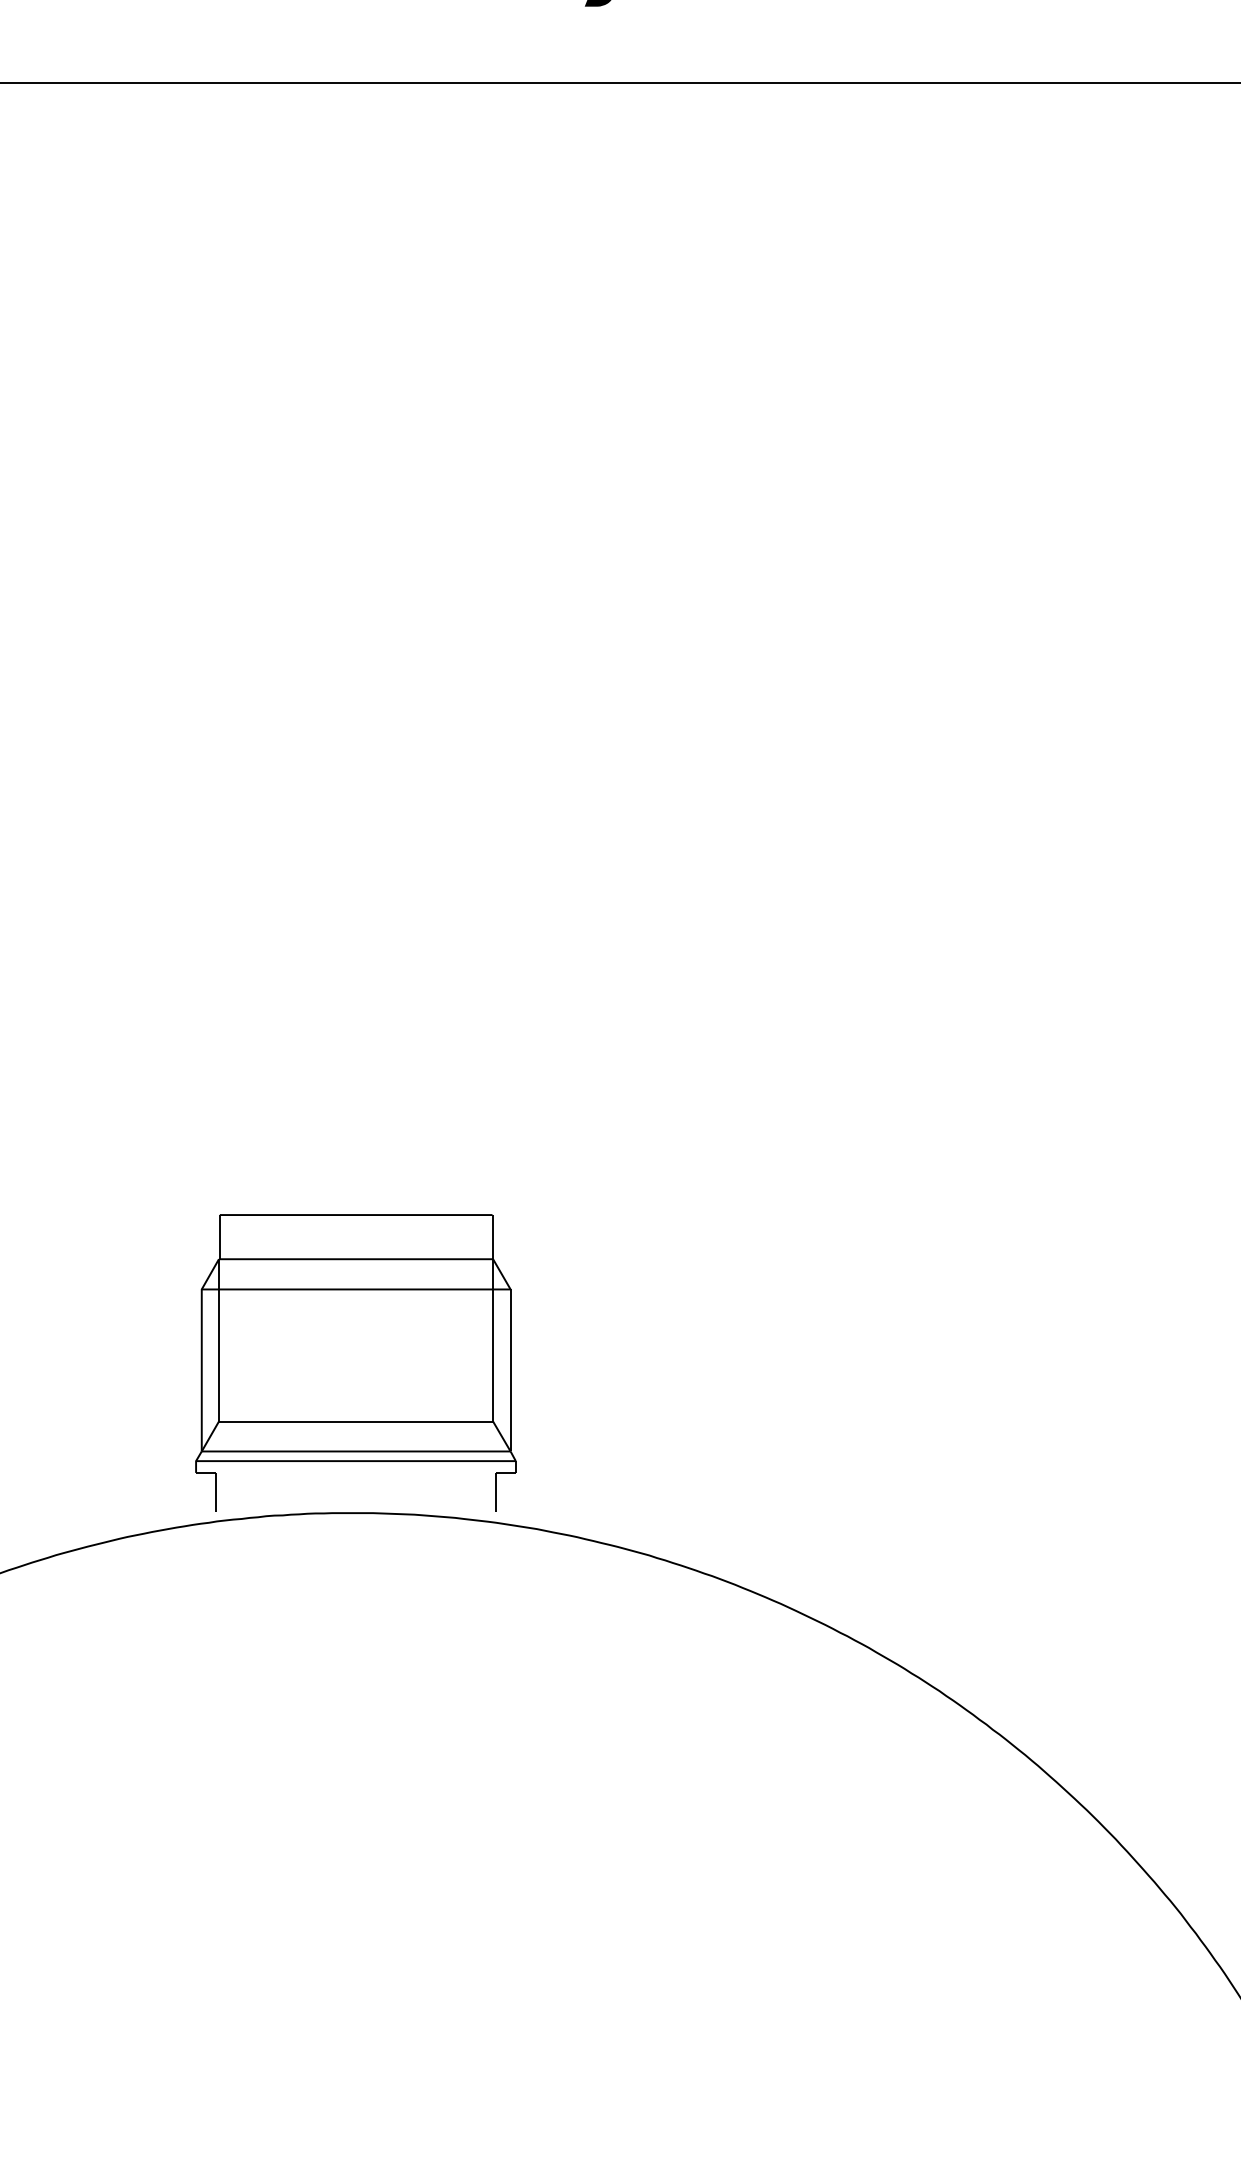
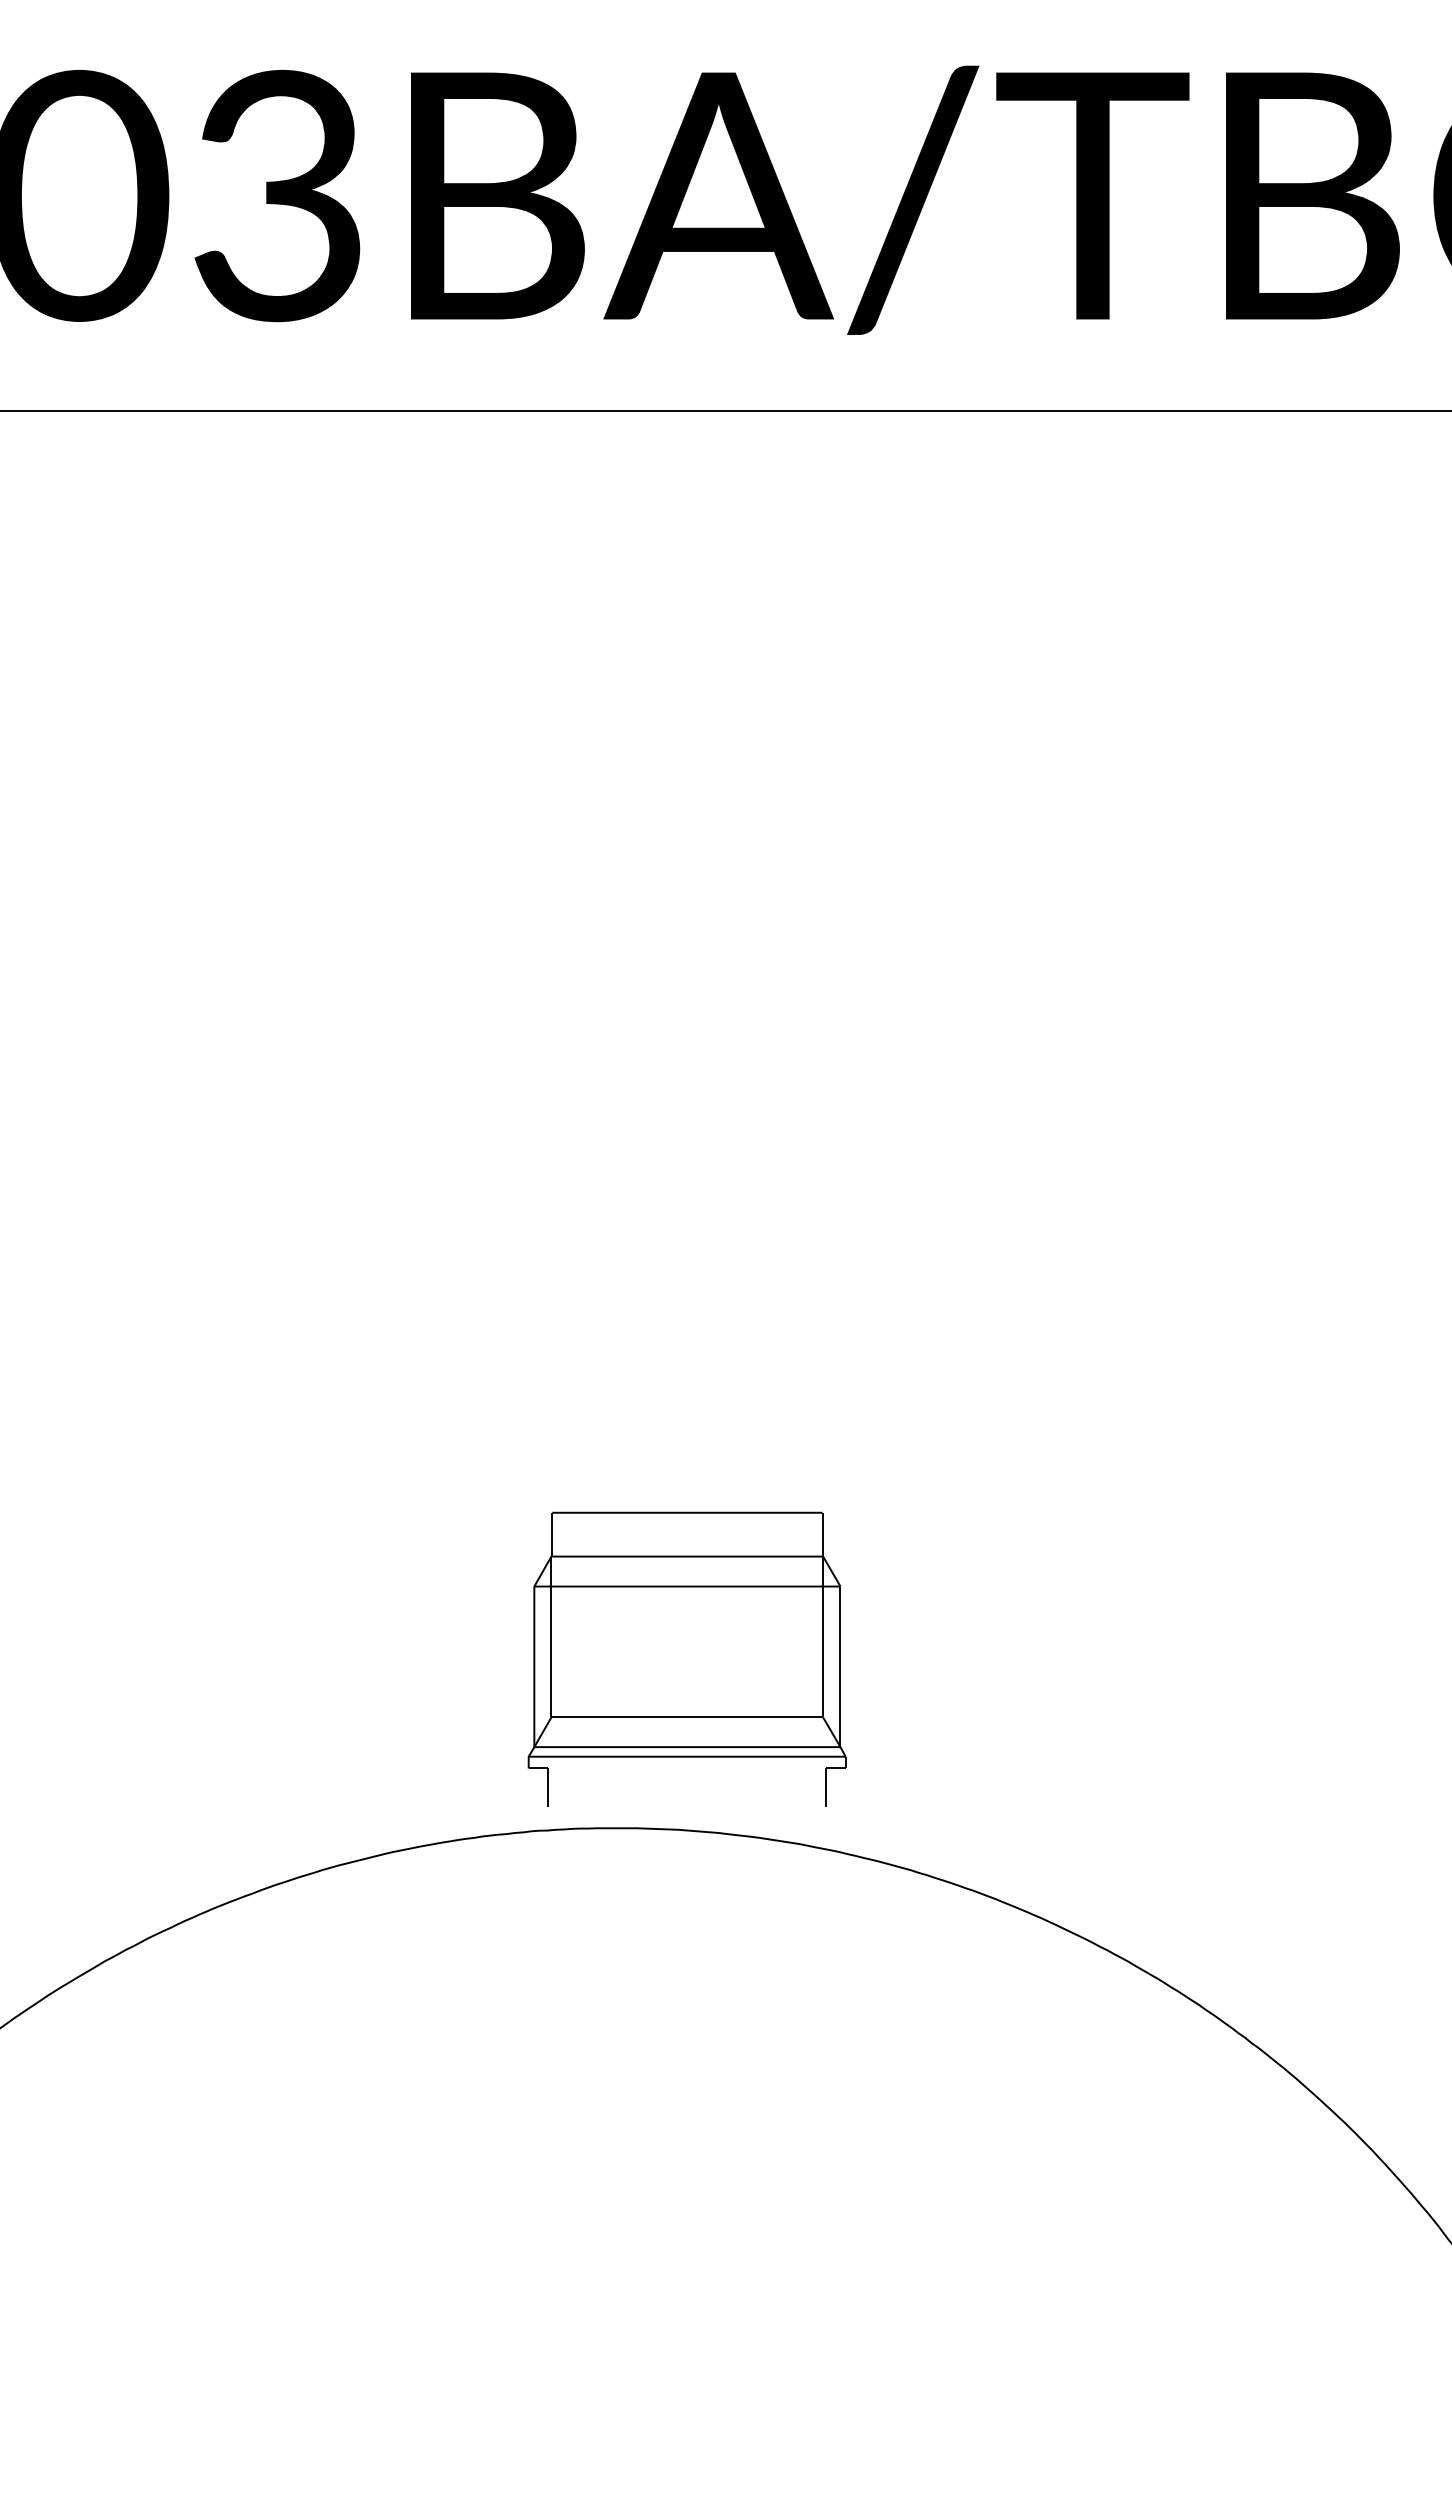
part: (355, 1362) -> (686, 1658), moved

